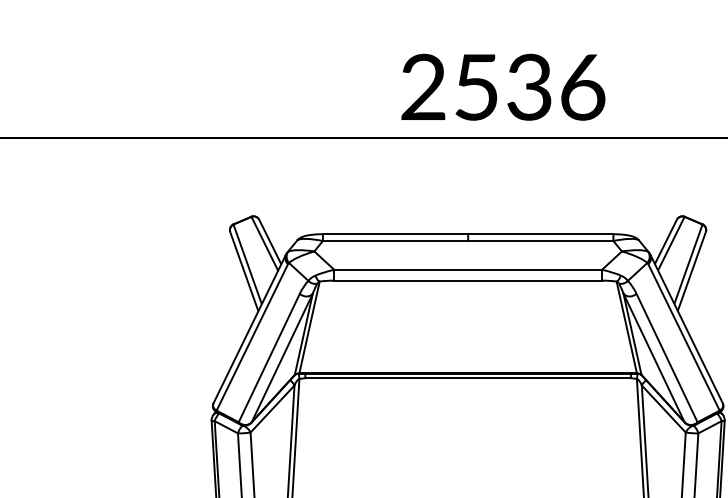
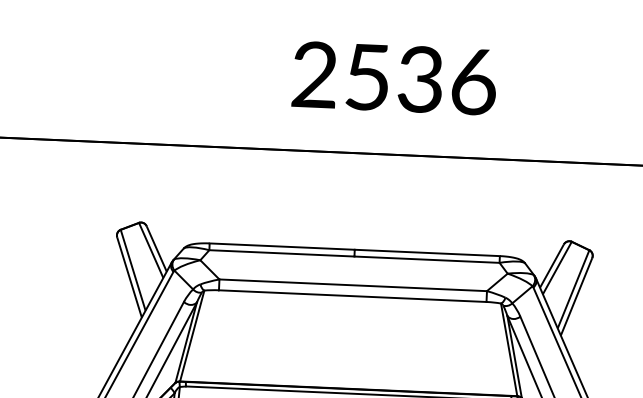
text: (503, 86) -> (394, 77), moved

